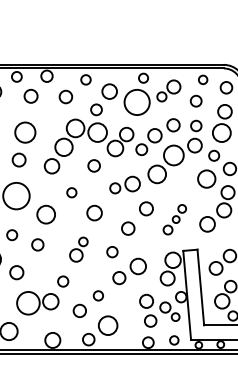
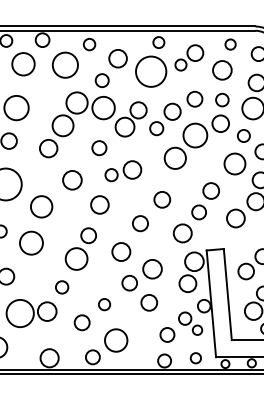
circle: (30, 96) -> (22, 64), size x1.43
circle: (65, 96) -> (64, 64), size x1.67
circle: (195, 100) -> (221, 69), size x1.43
part: (124, 184) -> (122, 170), moved
circle: (71, 192) -> (72, 180), size x1.67
part: (174, 219) -> (196, 212), size x1.67
circle: (37, 244) -> (31, 242), size x1.67
part: (78, 249) -> (80, 248), size x1.43
circle: (112, 251) -> (121, 251), size x1.43
circle: (146, 300) -> (149, 301), moved

